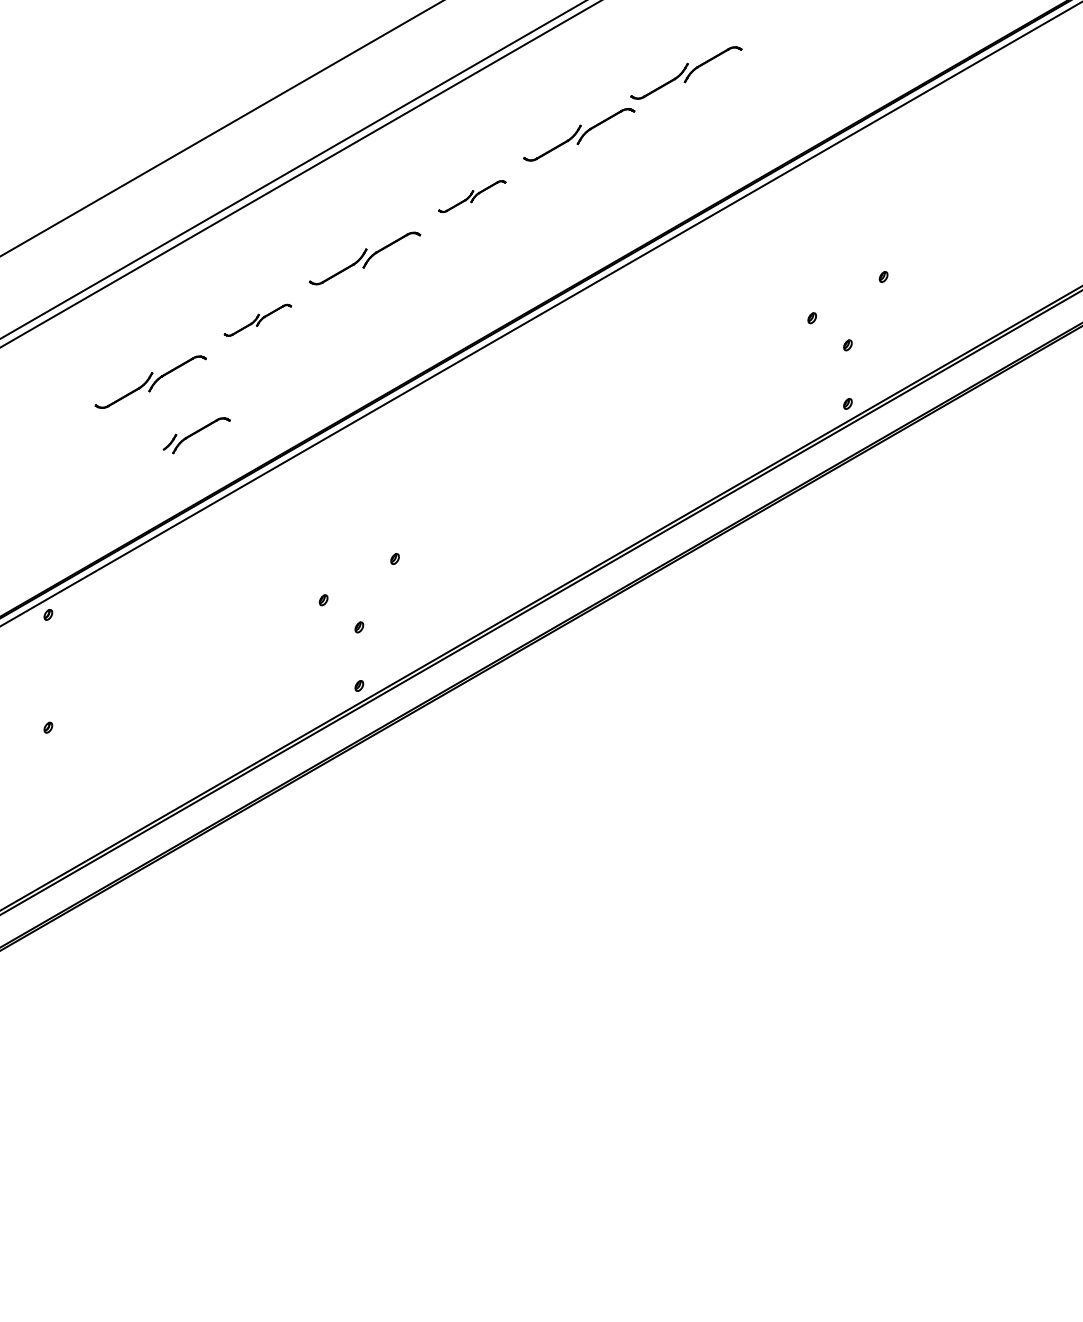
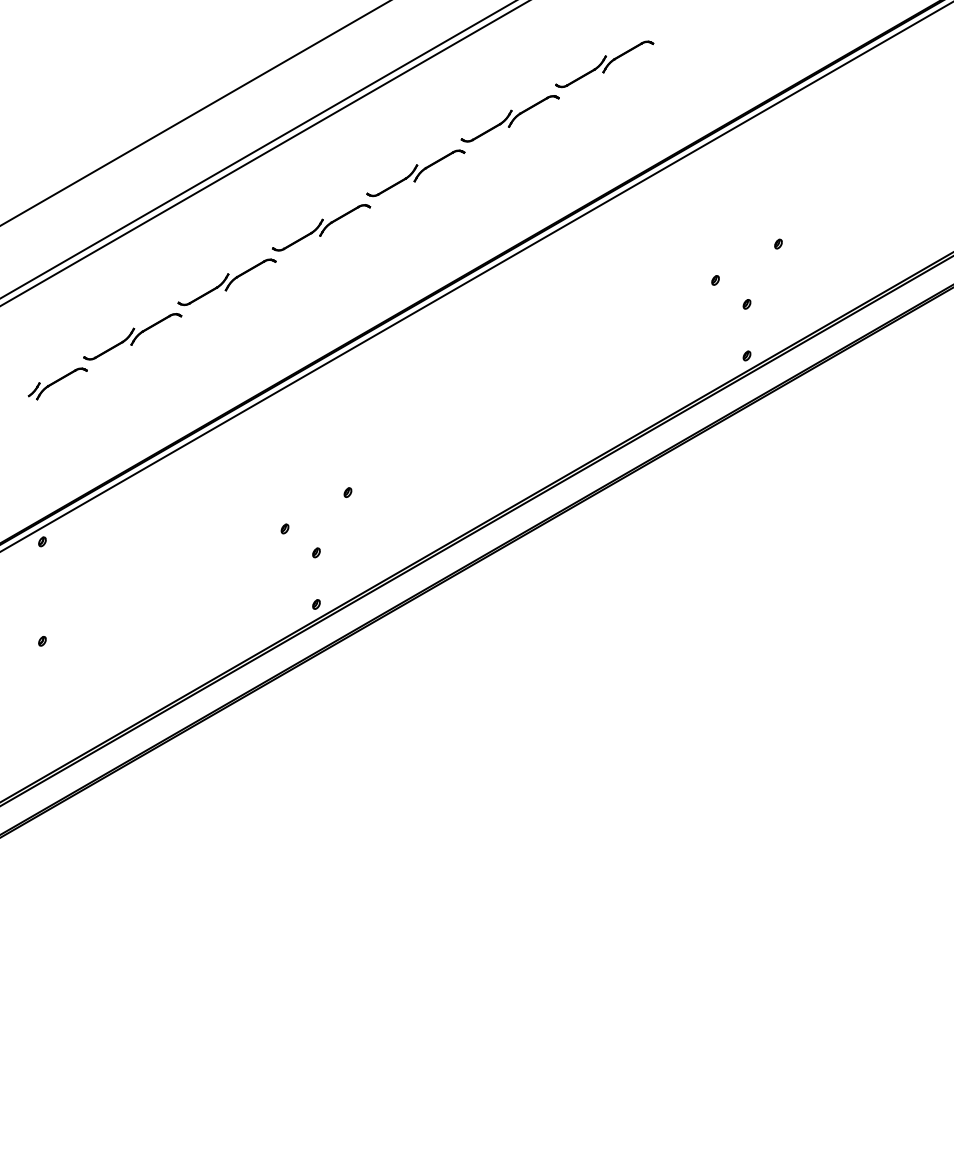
part: (472, 196) -> (416, 173), size x1.67
part: (257, 320) -> (226, 282), size x1.67
part: (196, 435) -> (57, 383), moved

